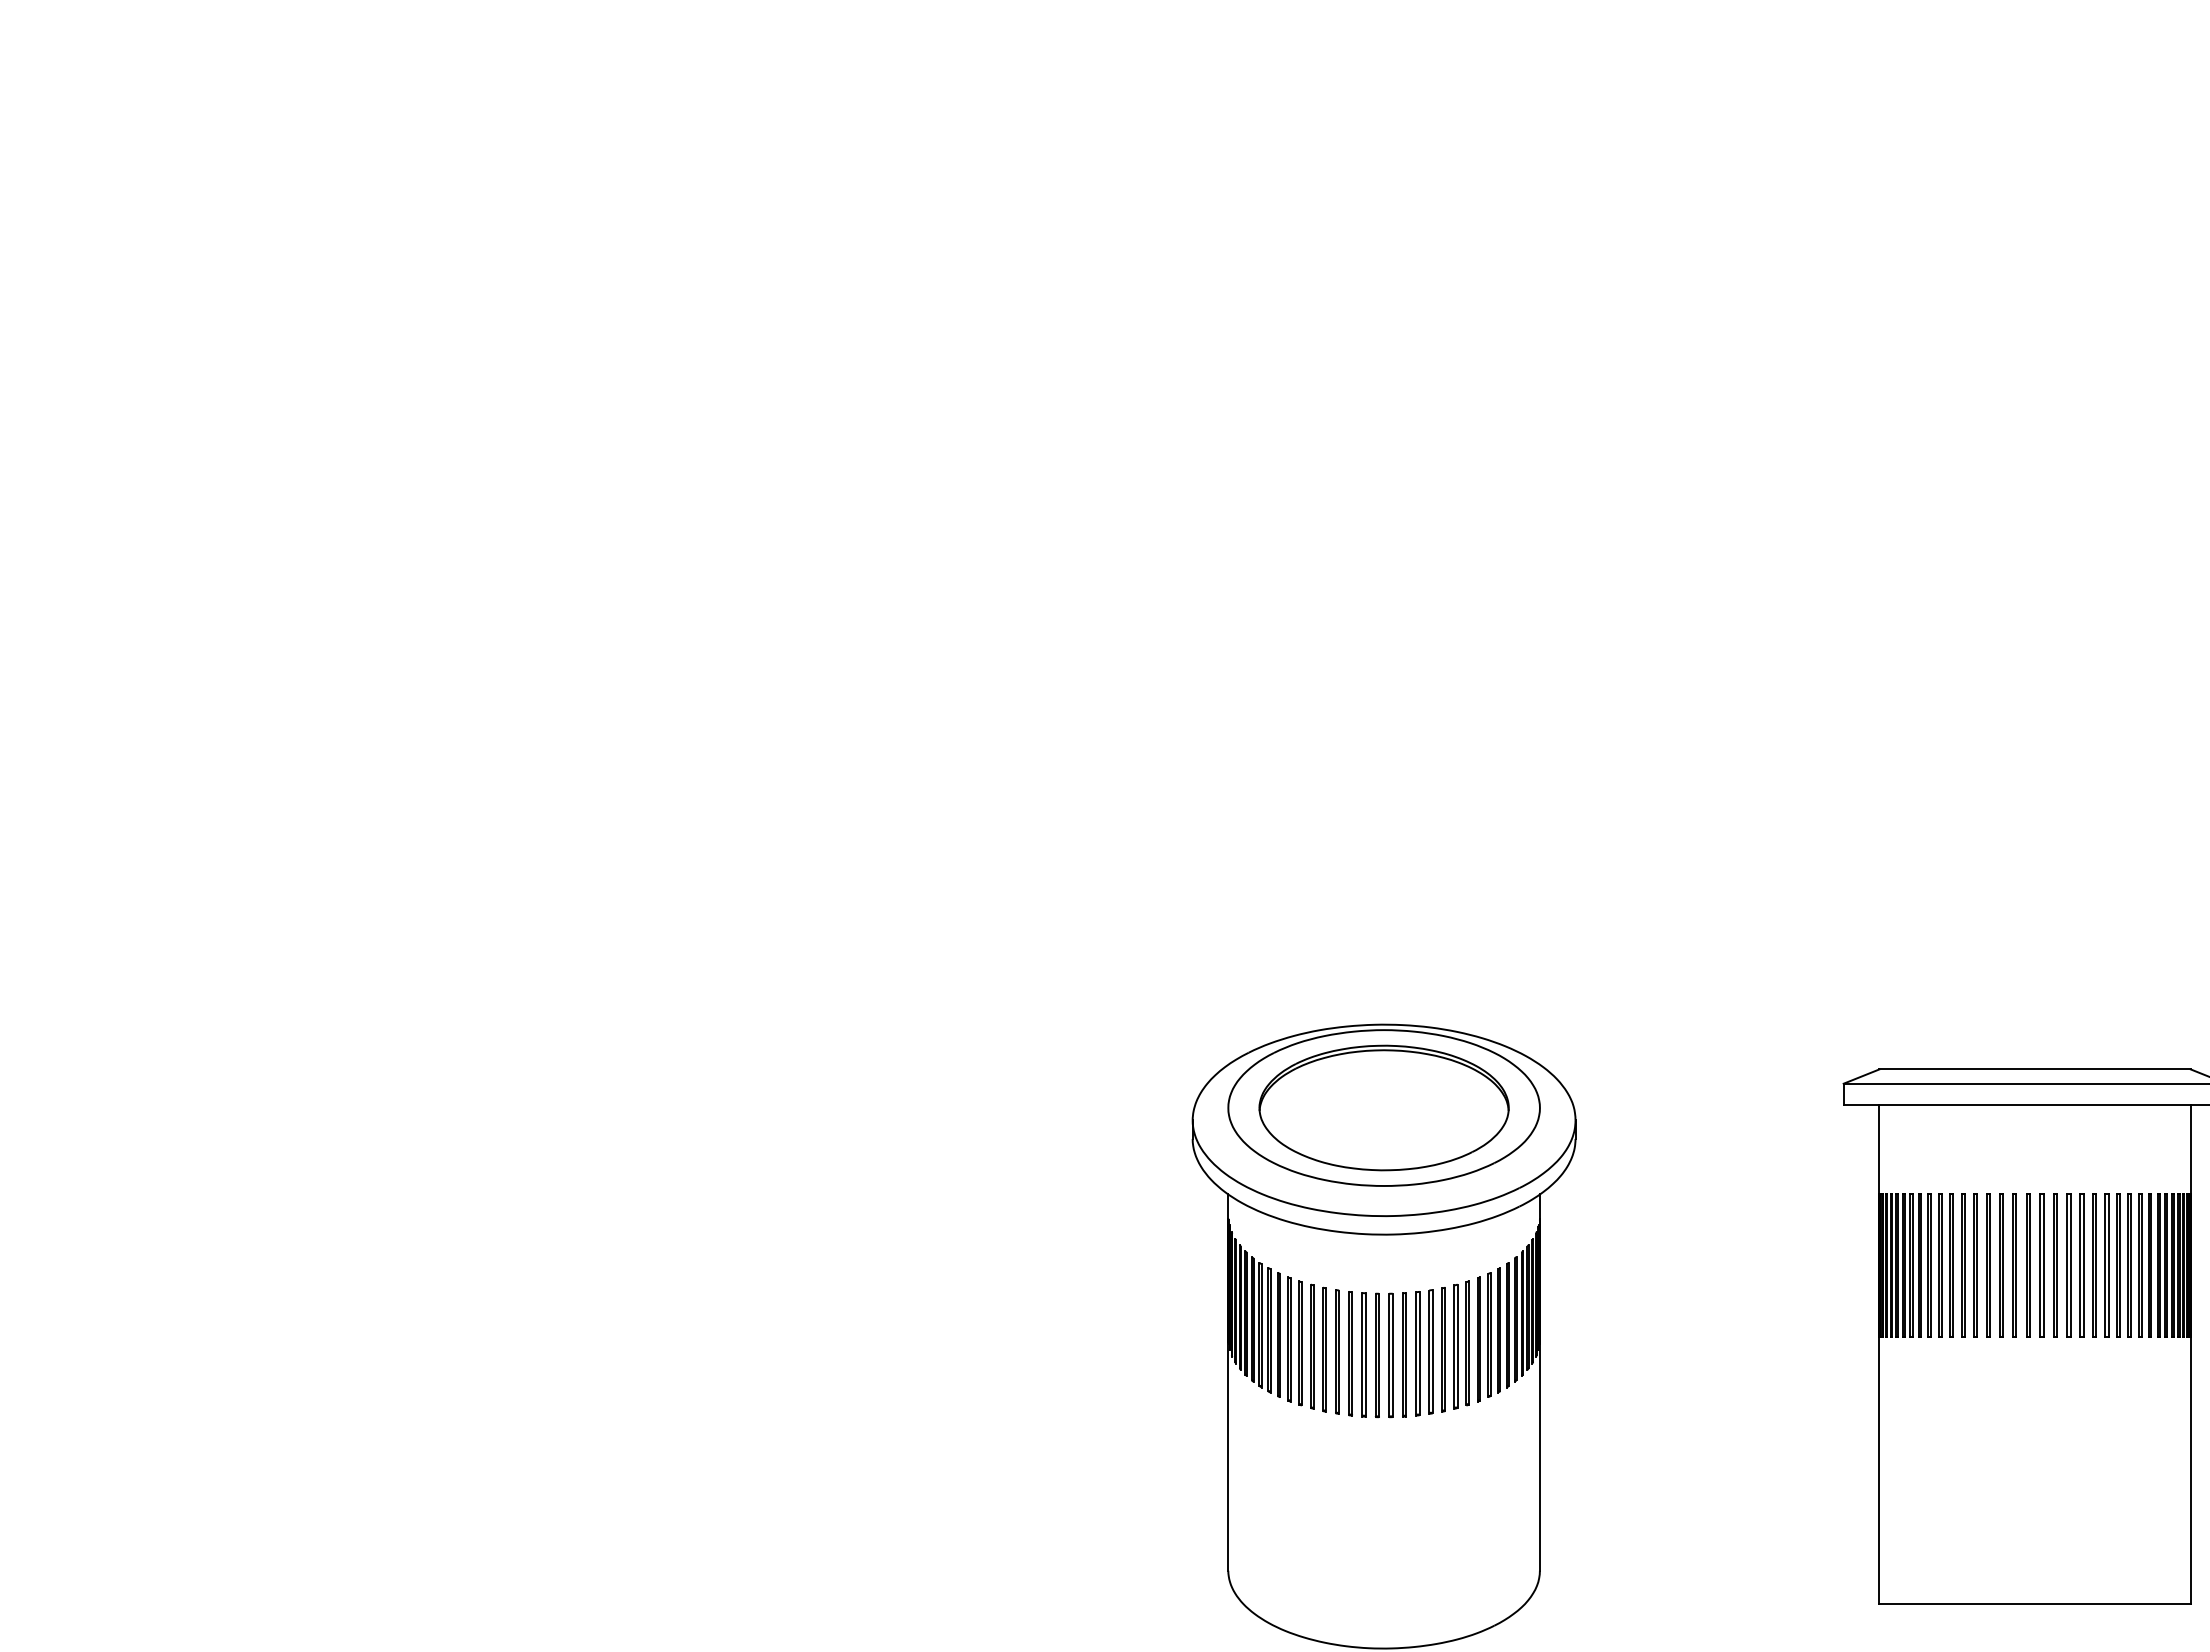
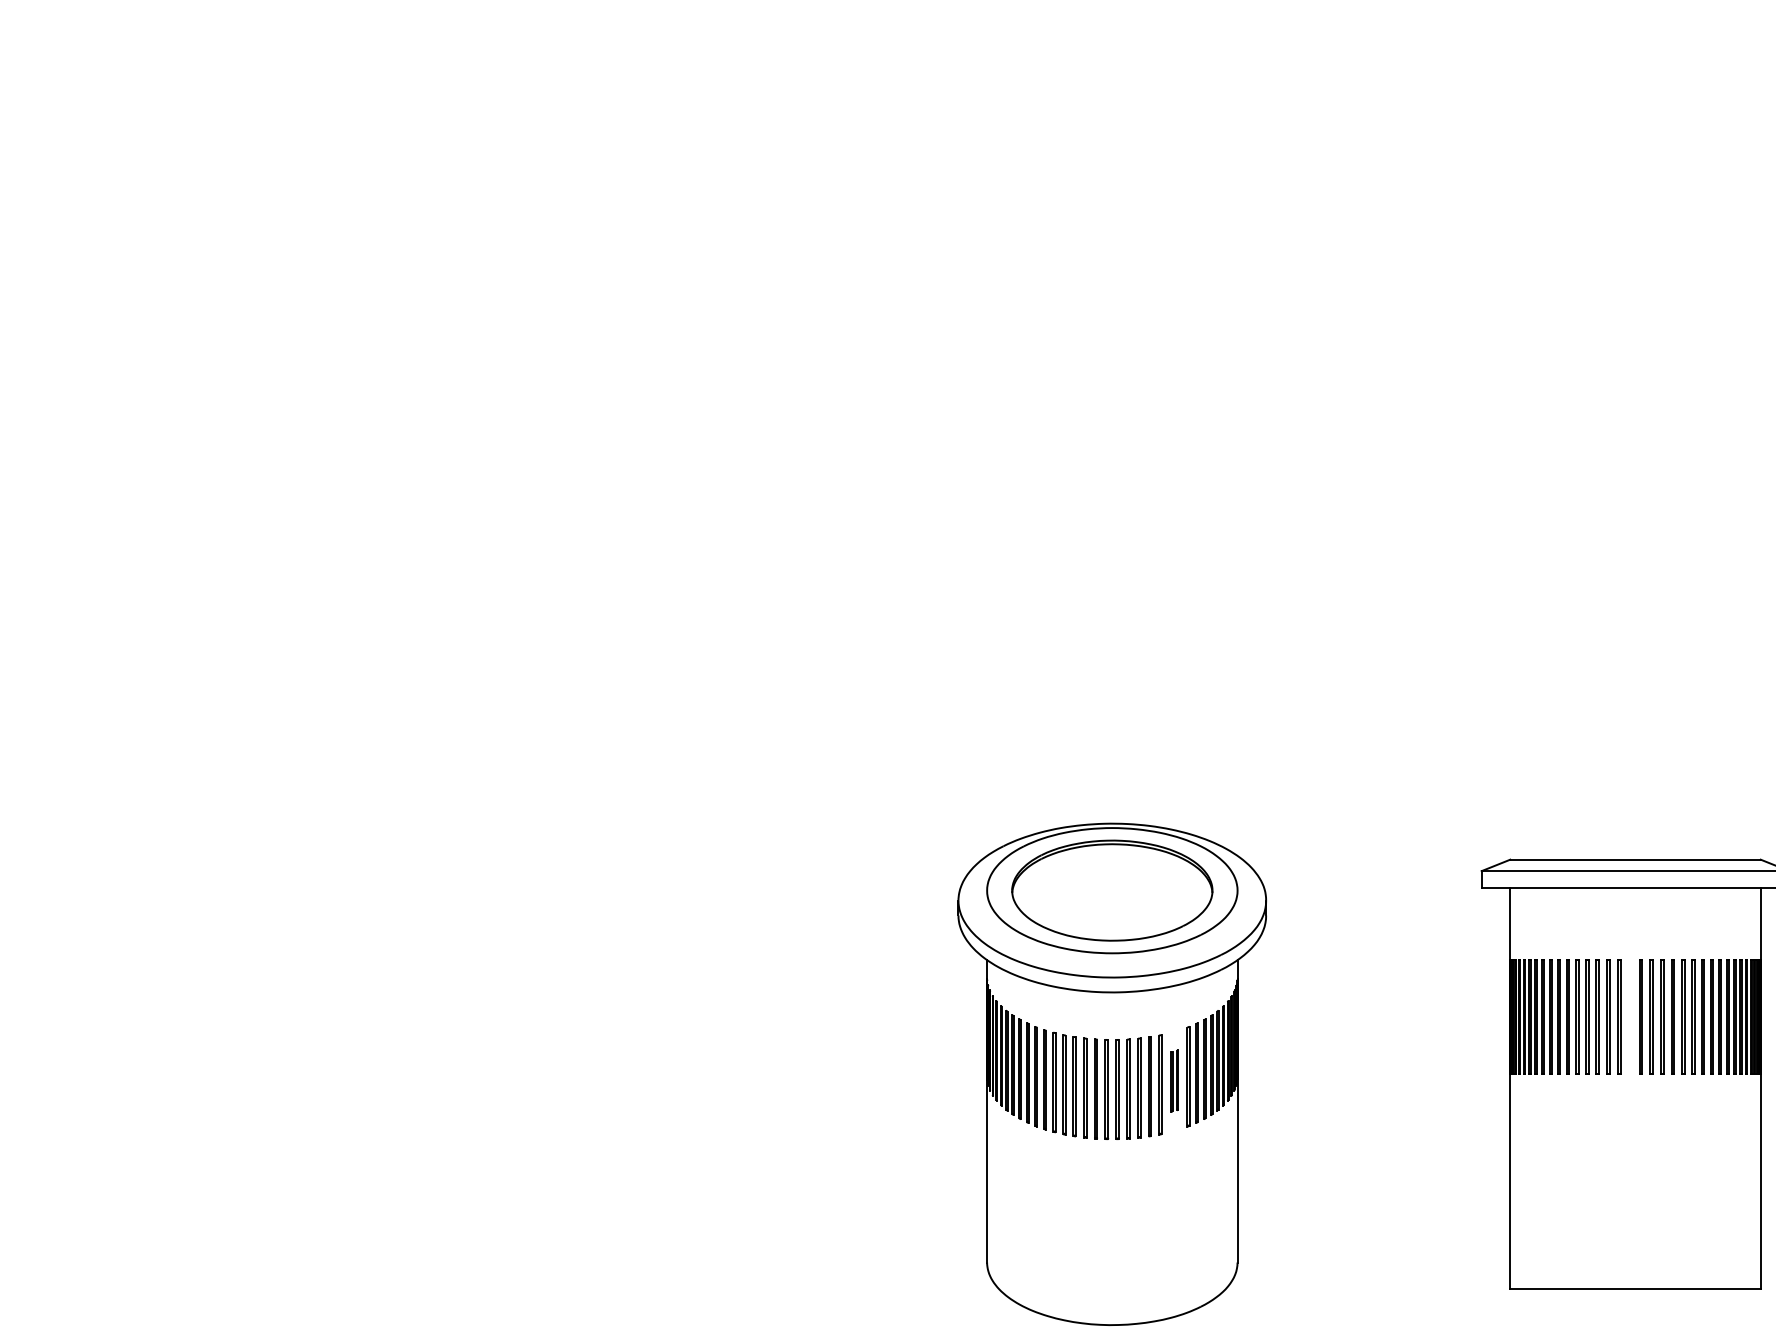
line: (2027, 1265) -> (1629, 1017), removed
part: (1461, 1344) -> (1174, 1080), size x0.6

